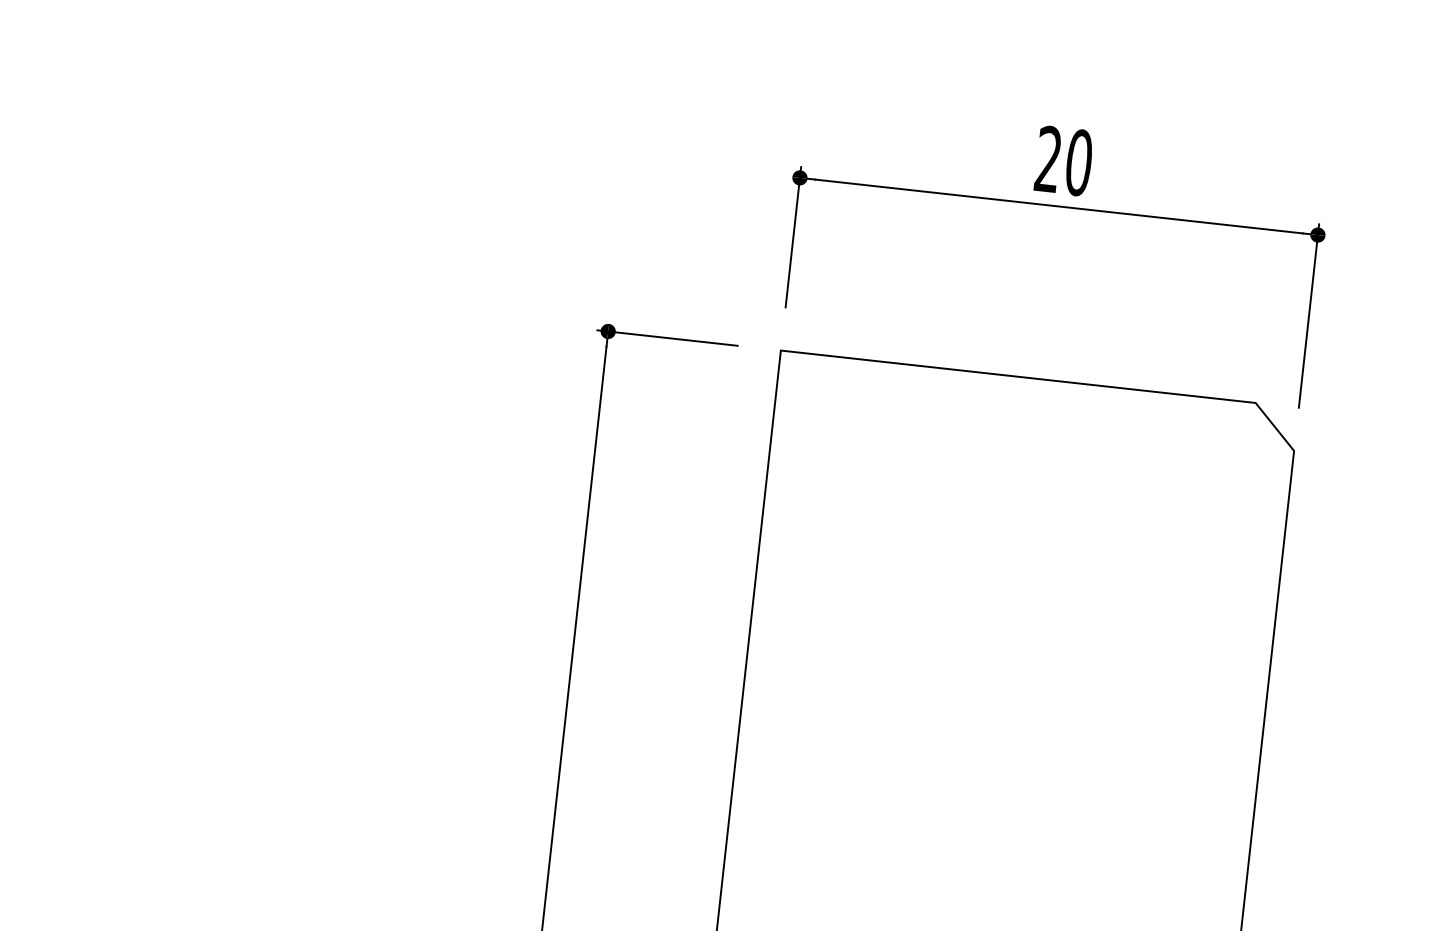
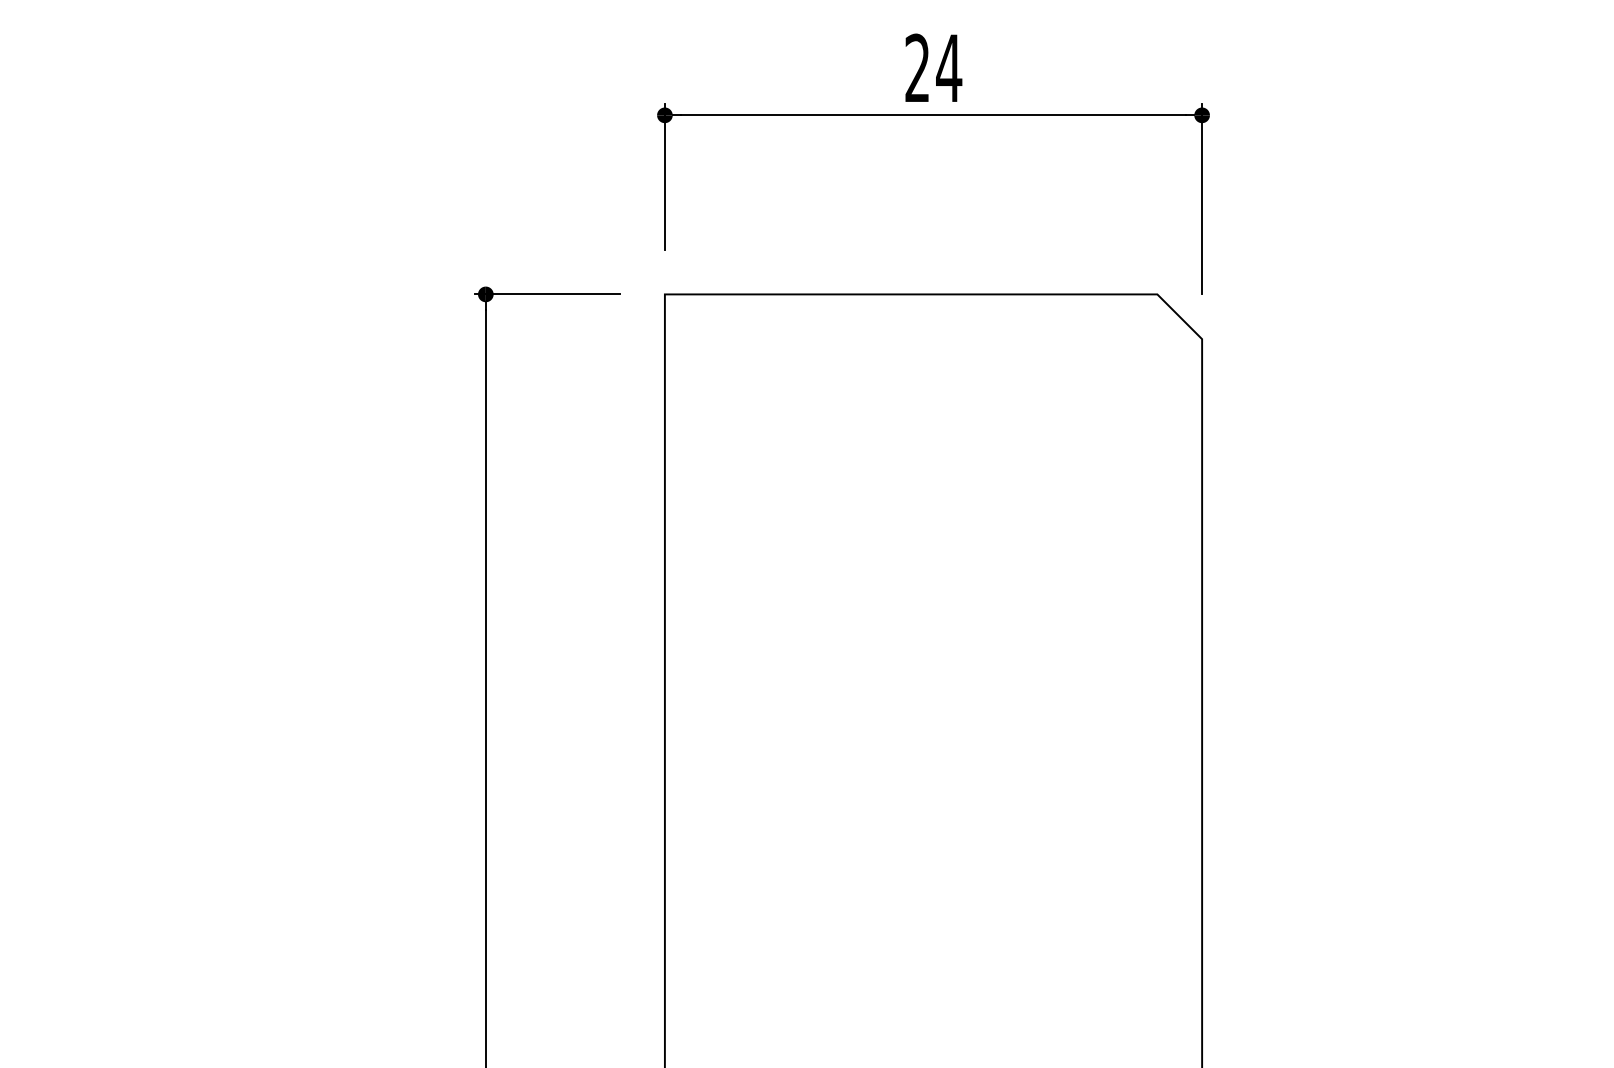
text: (1079, 163) -> (949, 68), 20 -> 24

